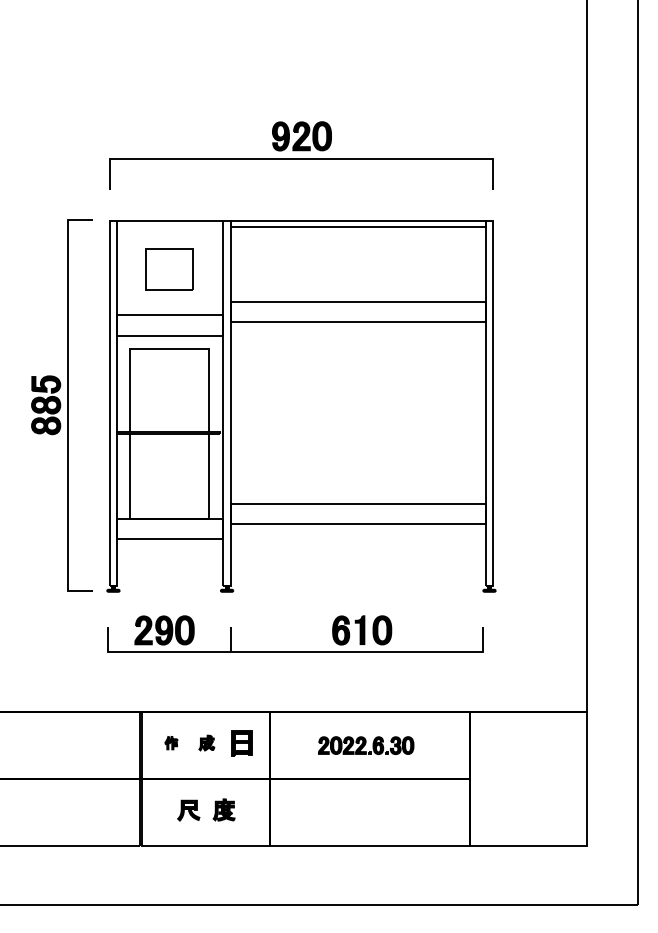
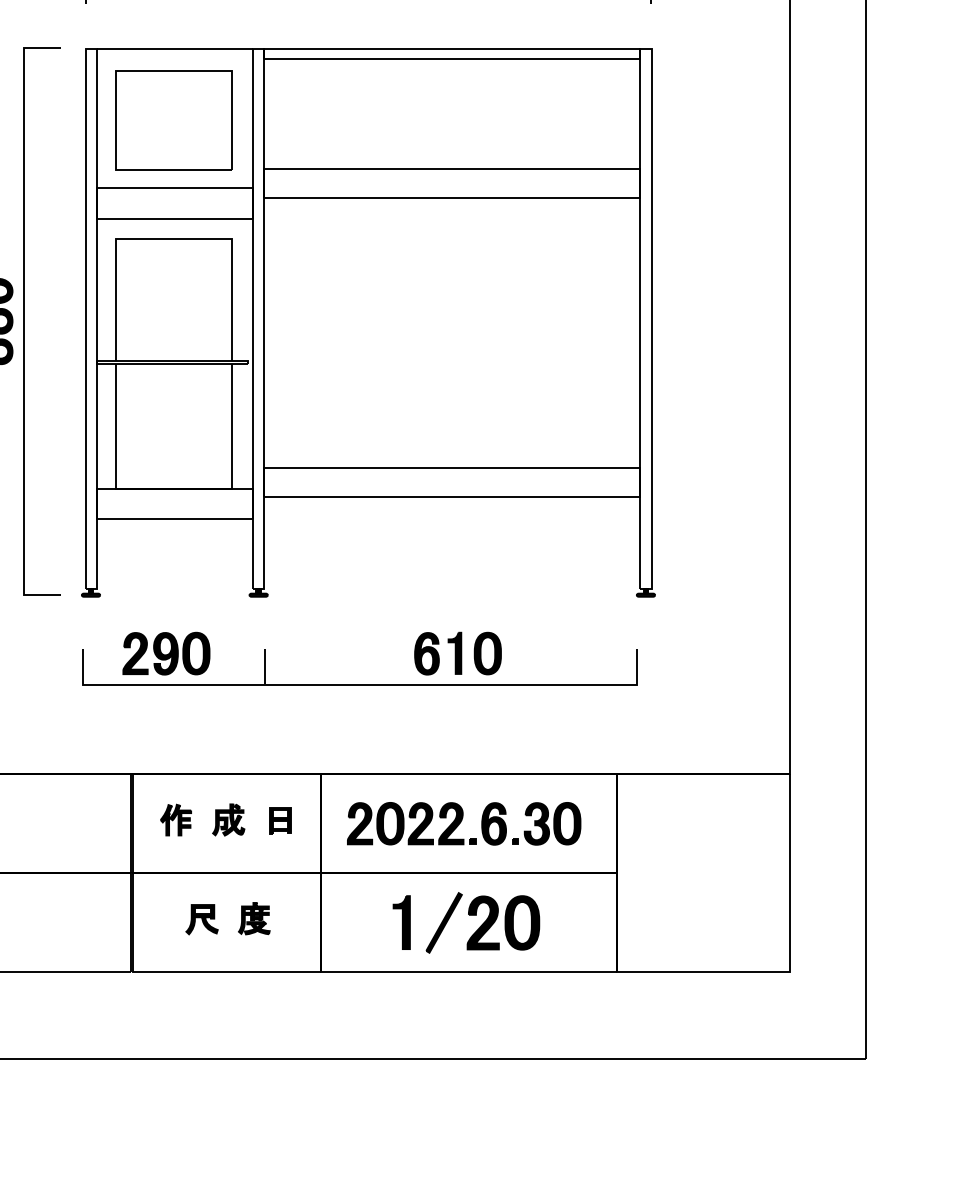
part: (169, 269) -> (173, 121), size x1.67
part: (171, 742) -> (176, 819), size x1.67
part: (206, 742) -> (228, 819), size x1.43
part: (241, 743) -> (279, 820), size x0.71
part: (365, 745) -> (462, 823), size x1.67
part: (367, 812) -> (465, 922), added

